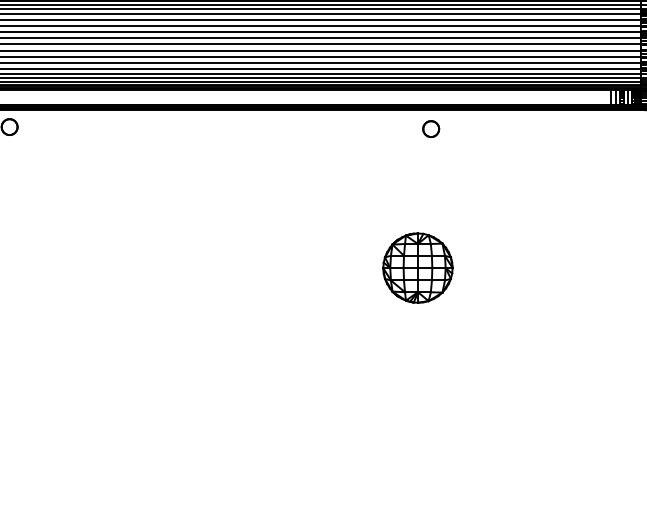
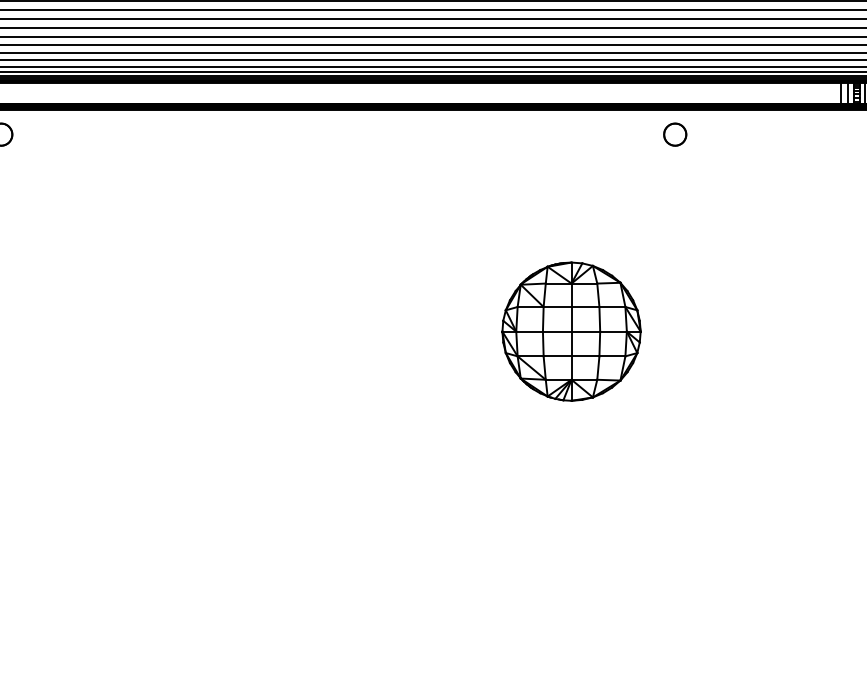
part: (431, 128) -> (675, 133), moved
part: (417, 267) -> (570, 330), size x1.43

